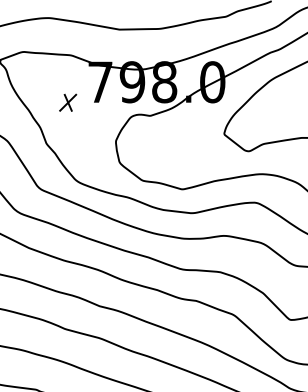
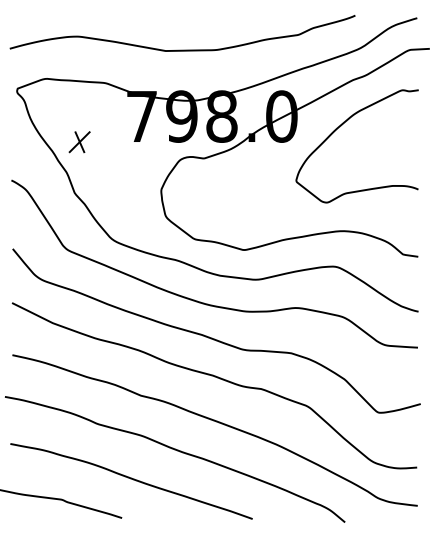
part: (67, 103) -> (79, 142), moved

